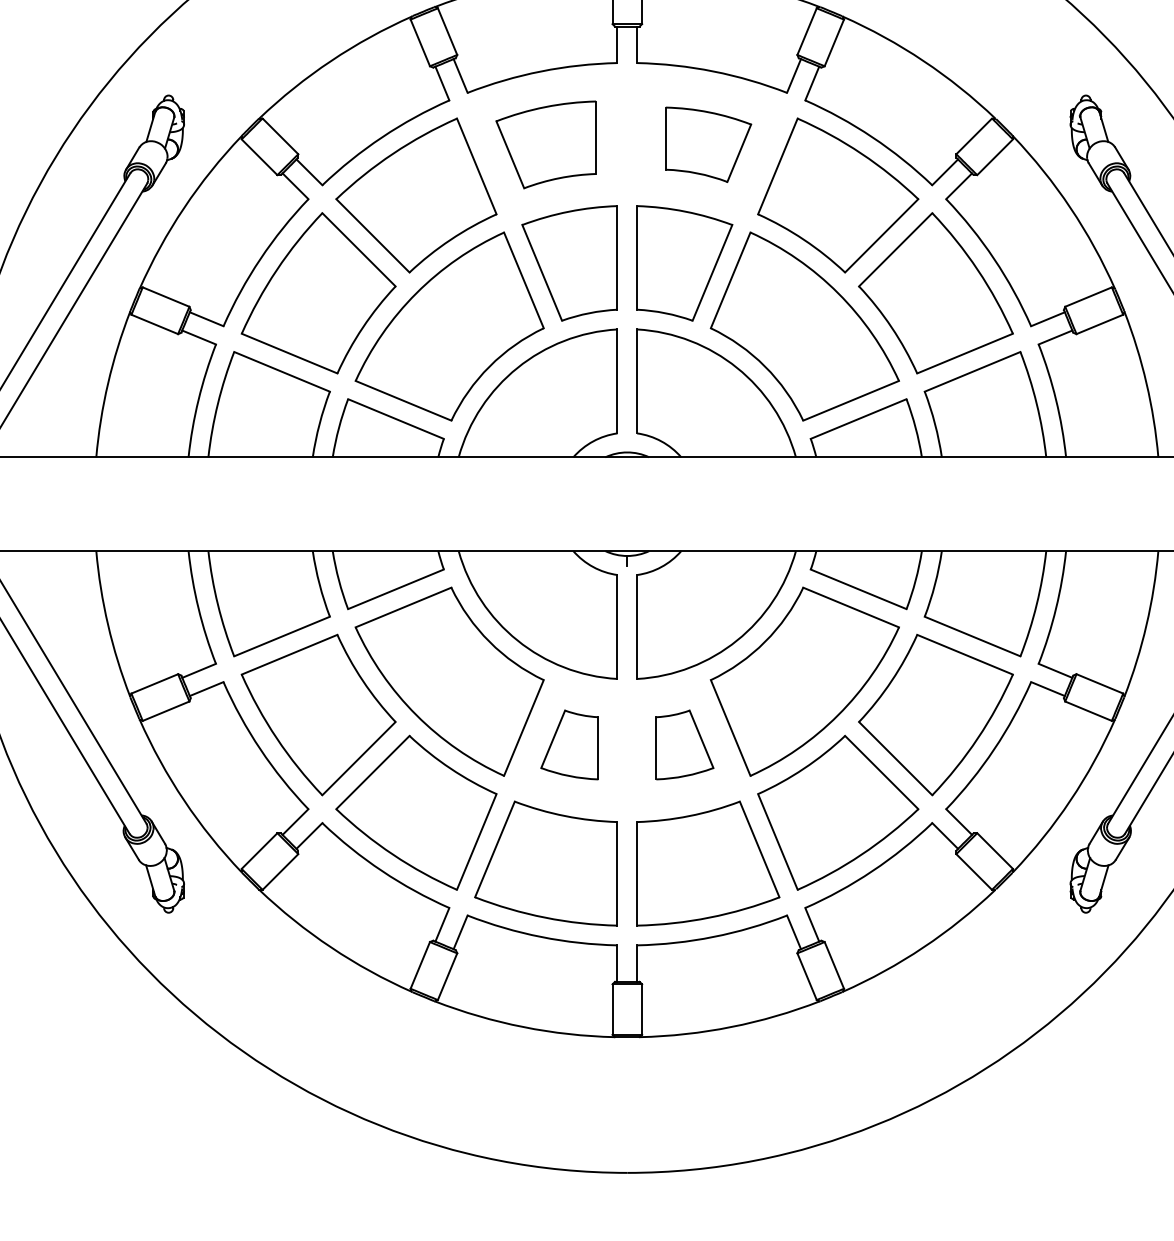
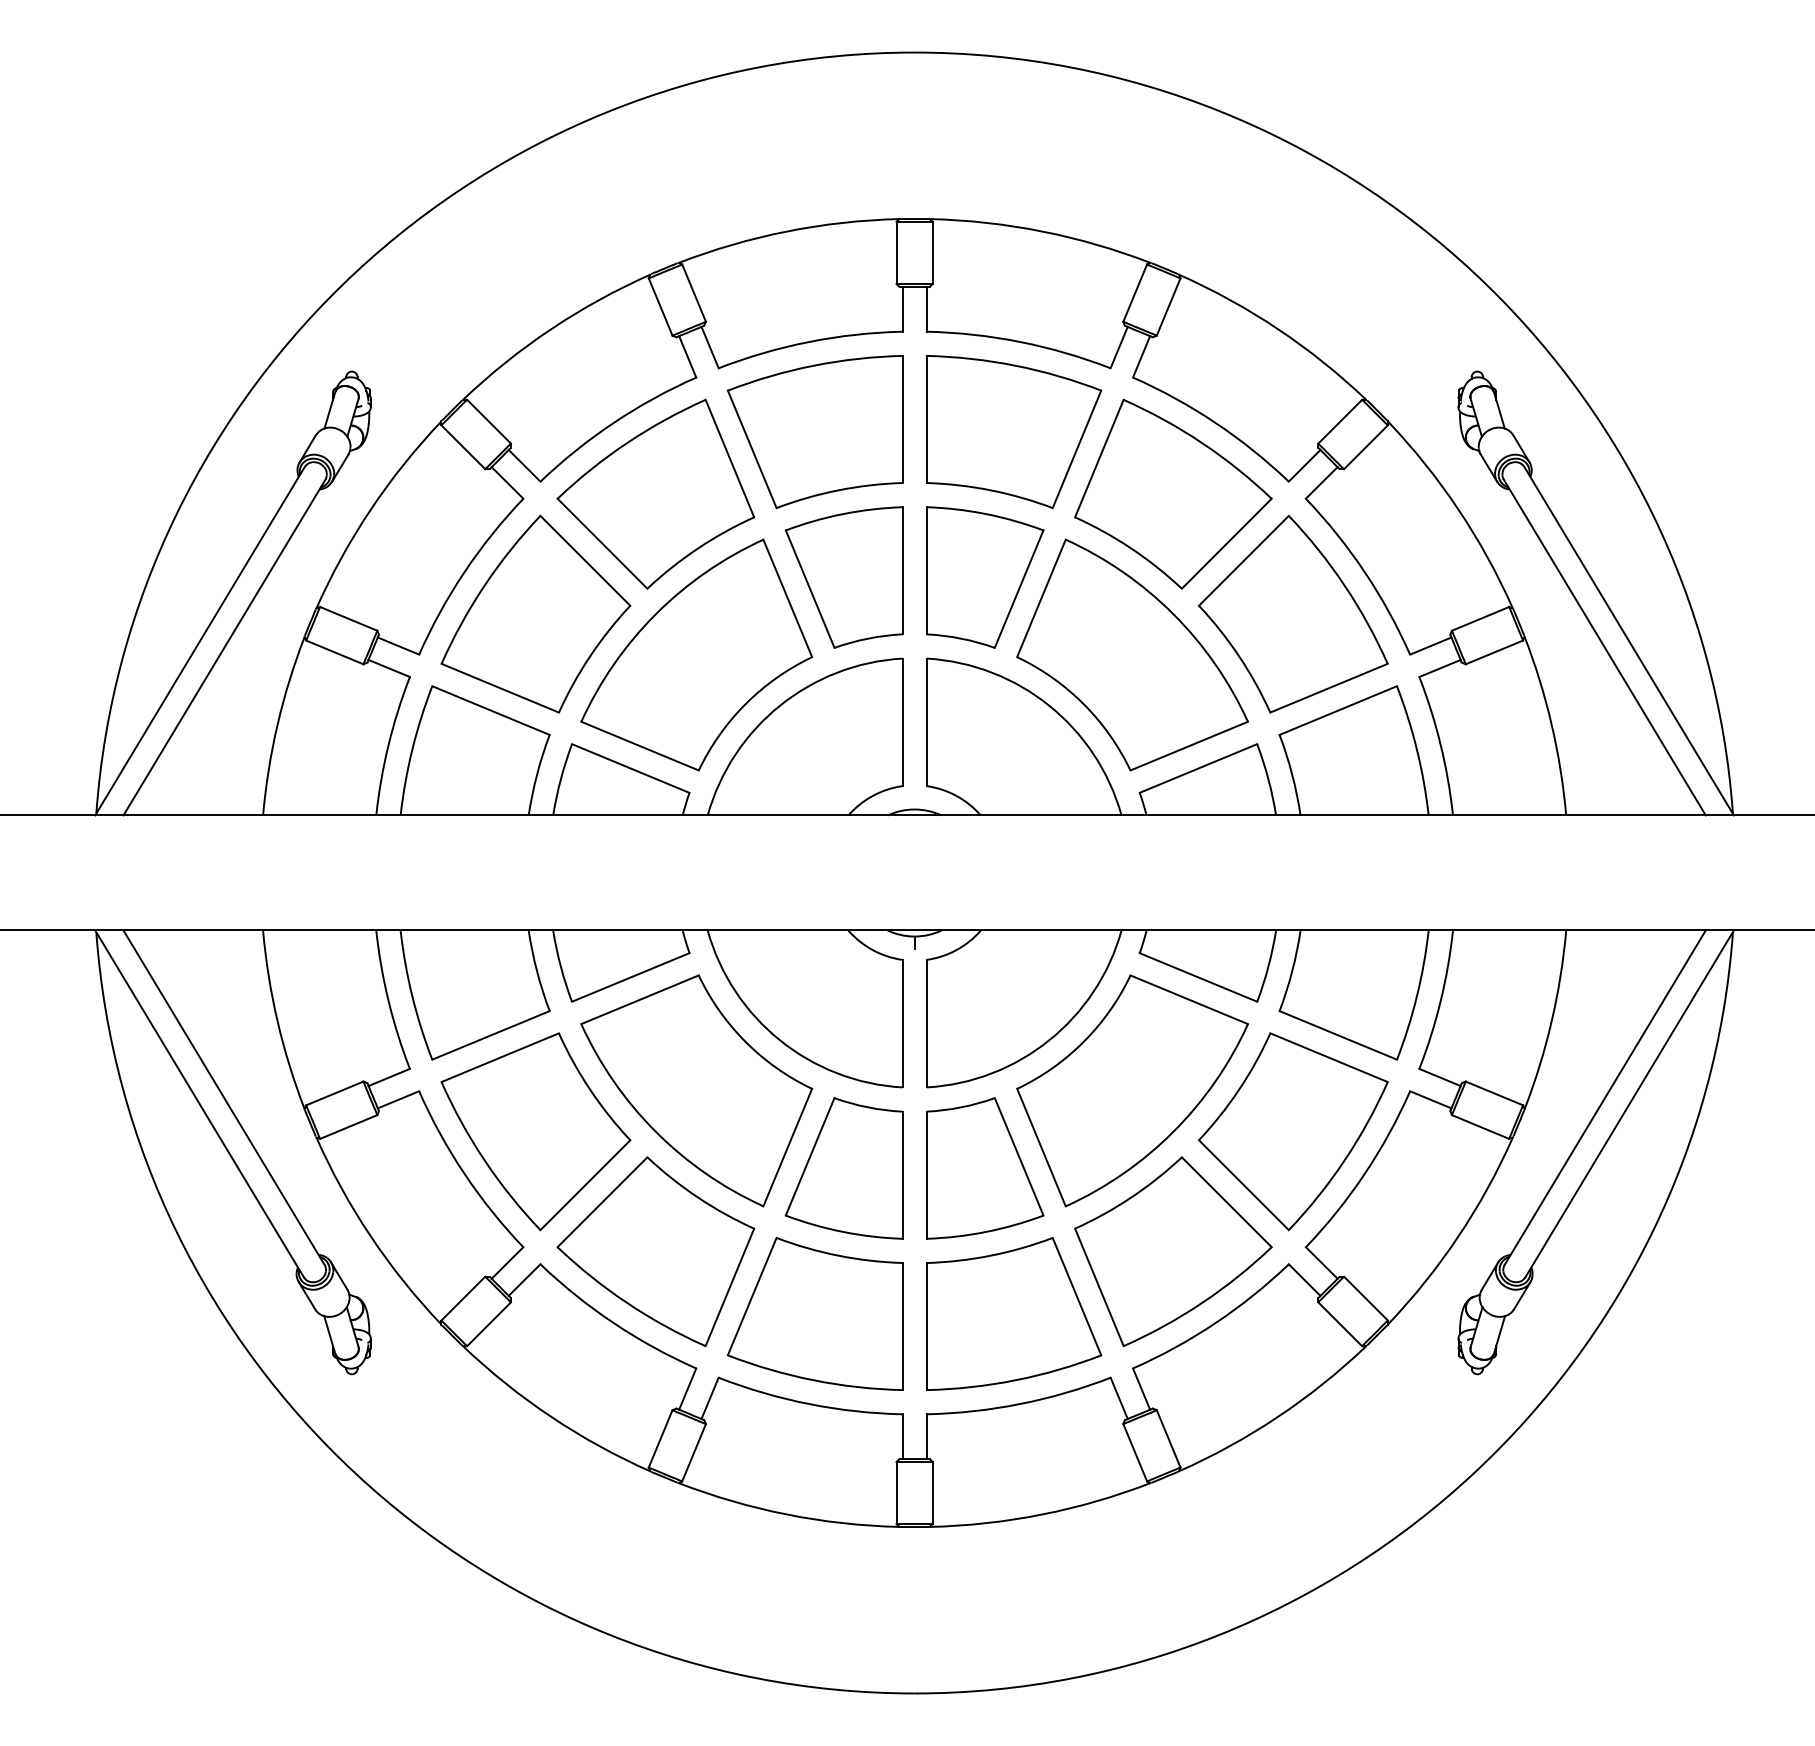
part: (708, 144) -> (1014, 431), size x1.67
part: (545, 145) -> (814, 432), size x1.43
part: (569, 745) -> (843, 1168), size x1.67
part: (685, 745) -> (985, 1168), size x1.67

